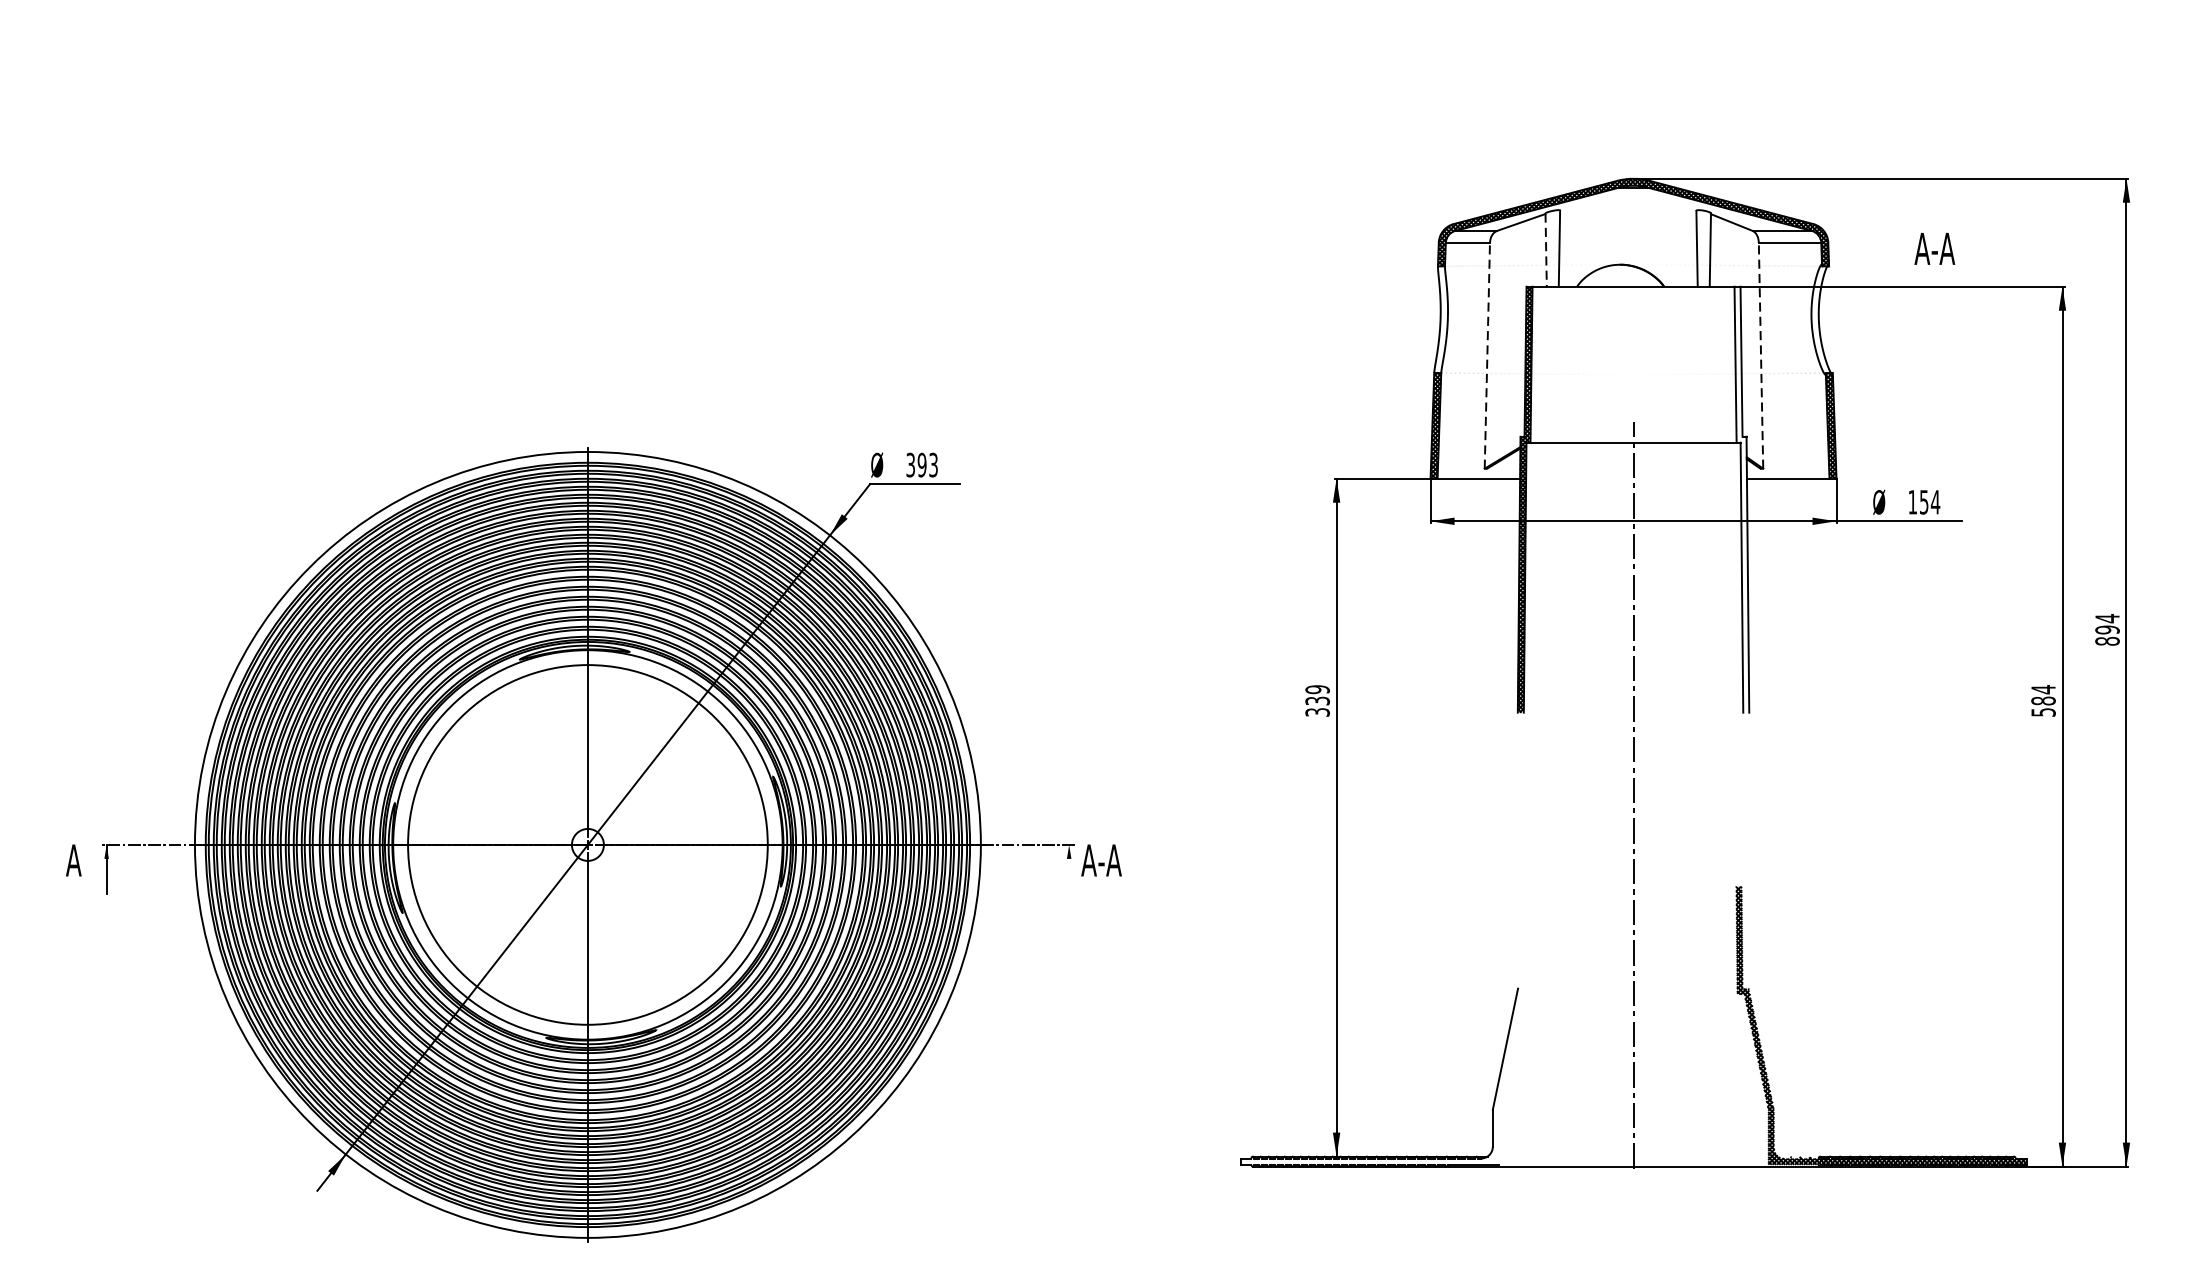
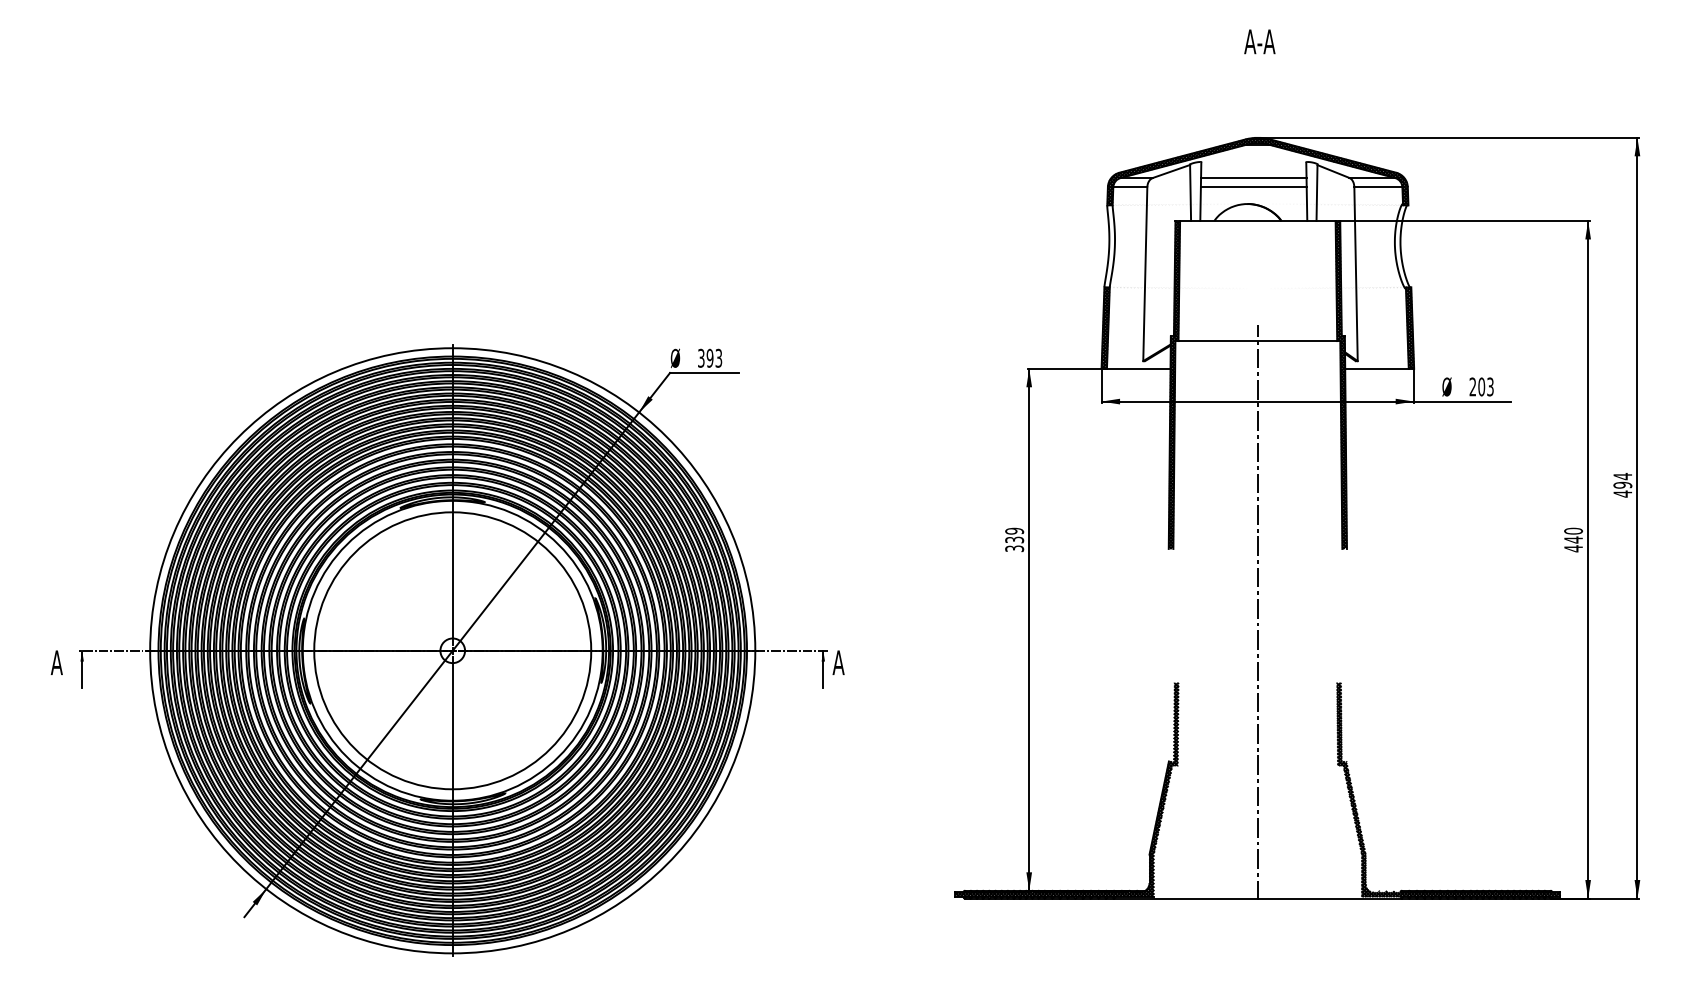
line: (1627, 230) -> (1253, 177), added
line: (1627, 243) -> (1253, 187), added
text: (1934, 248) -> (1259, 41), moved
line: (1546, 251) -> (1190, 193), dashed -> solid
line: (1487, 356) -> (1145, 274), dashed -> solid
line: (1761, 356) -> (1356, 274), dashed -> solid
hatch: (1740, 499) -> (1340, 384), added
text: (1923, 501) -> (1481, 386), 154 -> 203
text: (2107, 640) -> (1622, 493), 894 -> 494
text: (2043, 700) -> (1573, 539), 584 -> 440
text: (1109, 860) -> (854, 662), A-A -> A
line: (1069, 869) -> (823, 669), added
hatch: (1385, 1026) -> (1066, 790), added

